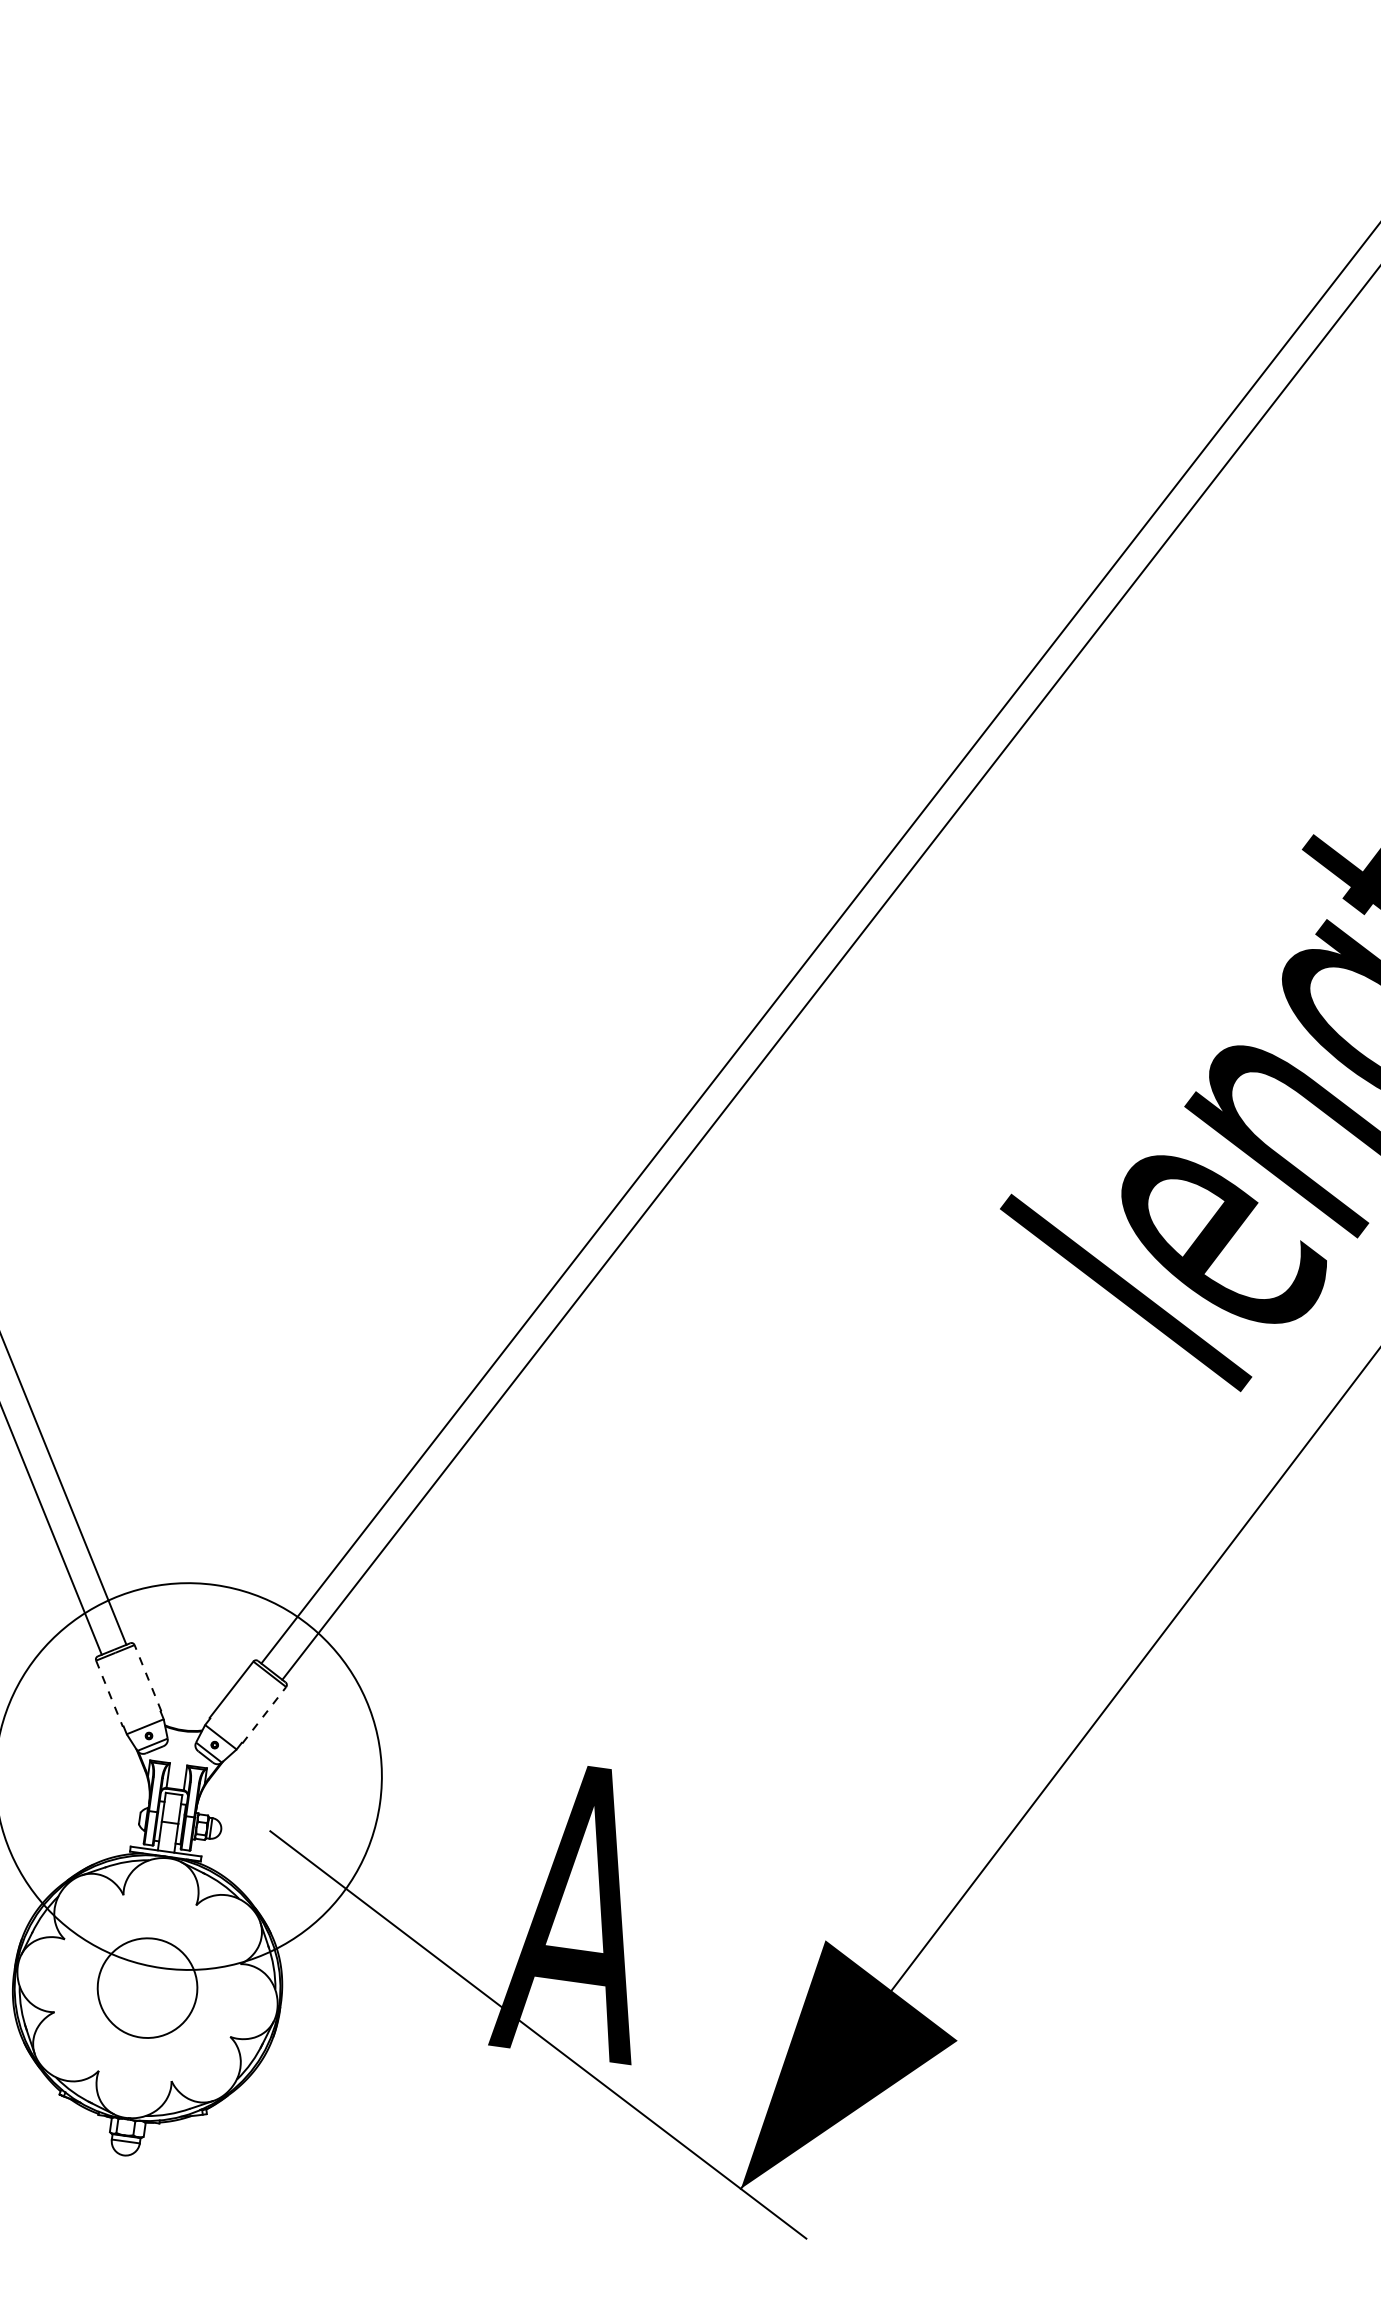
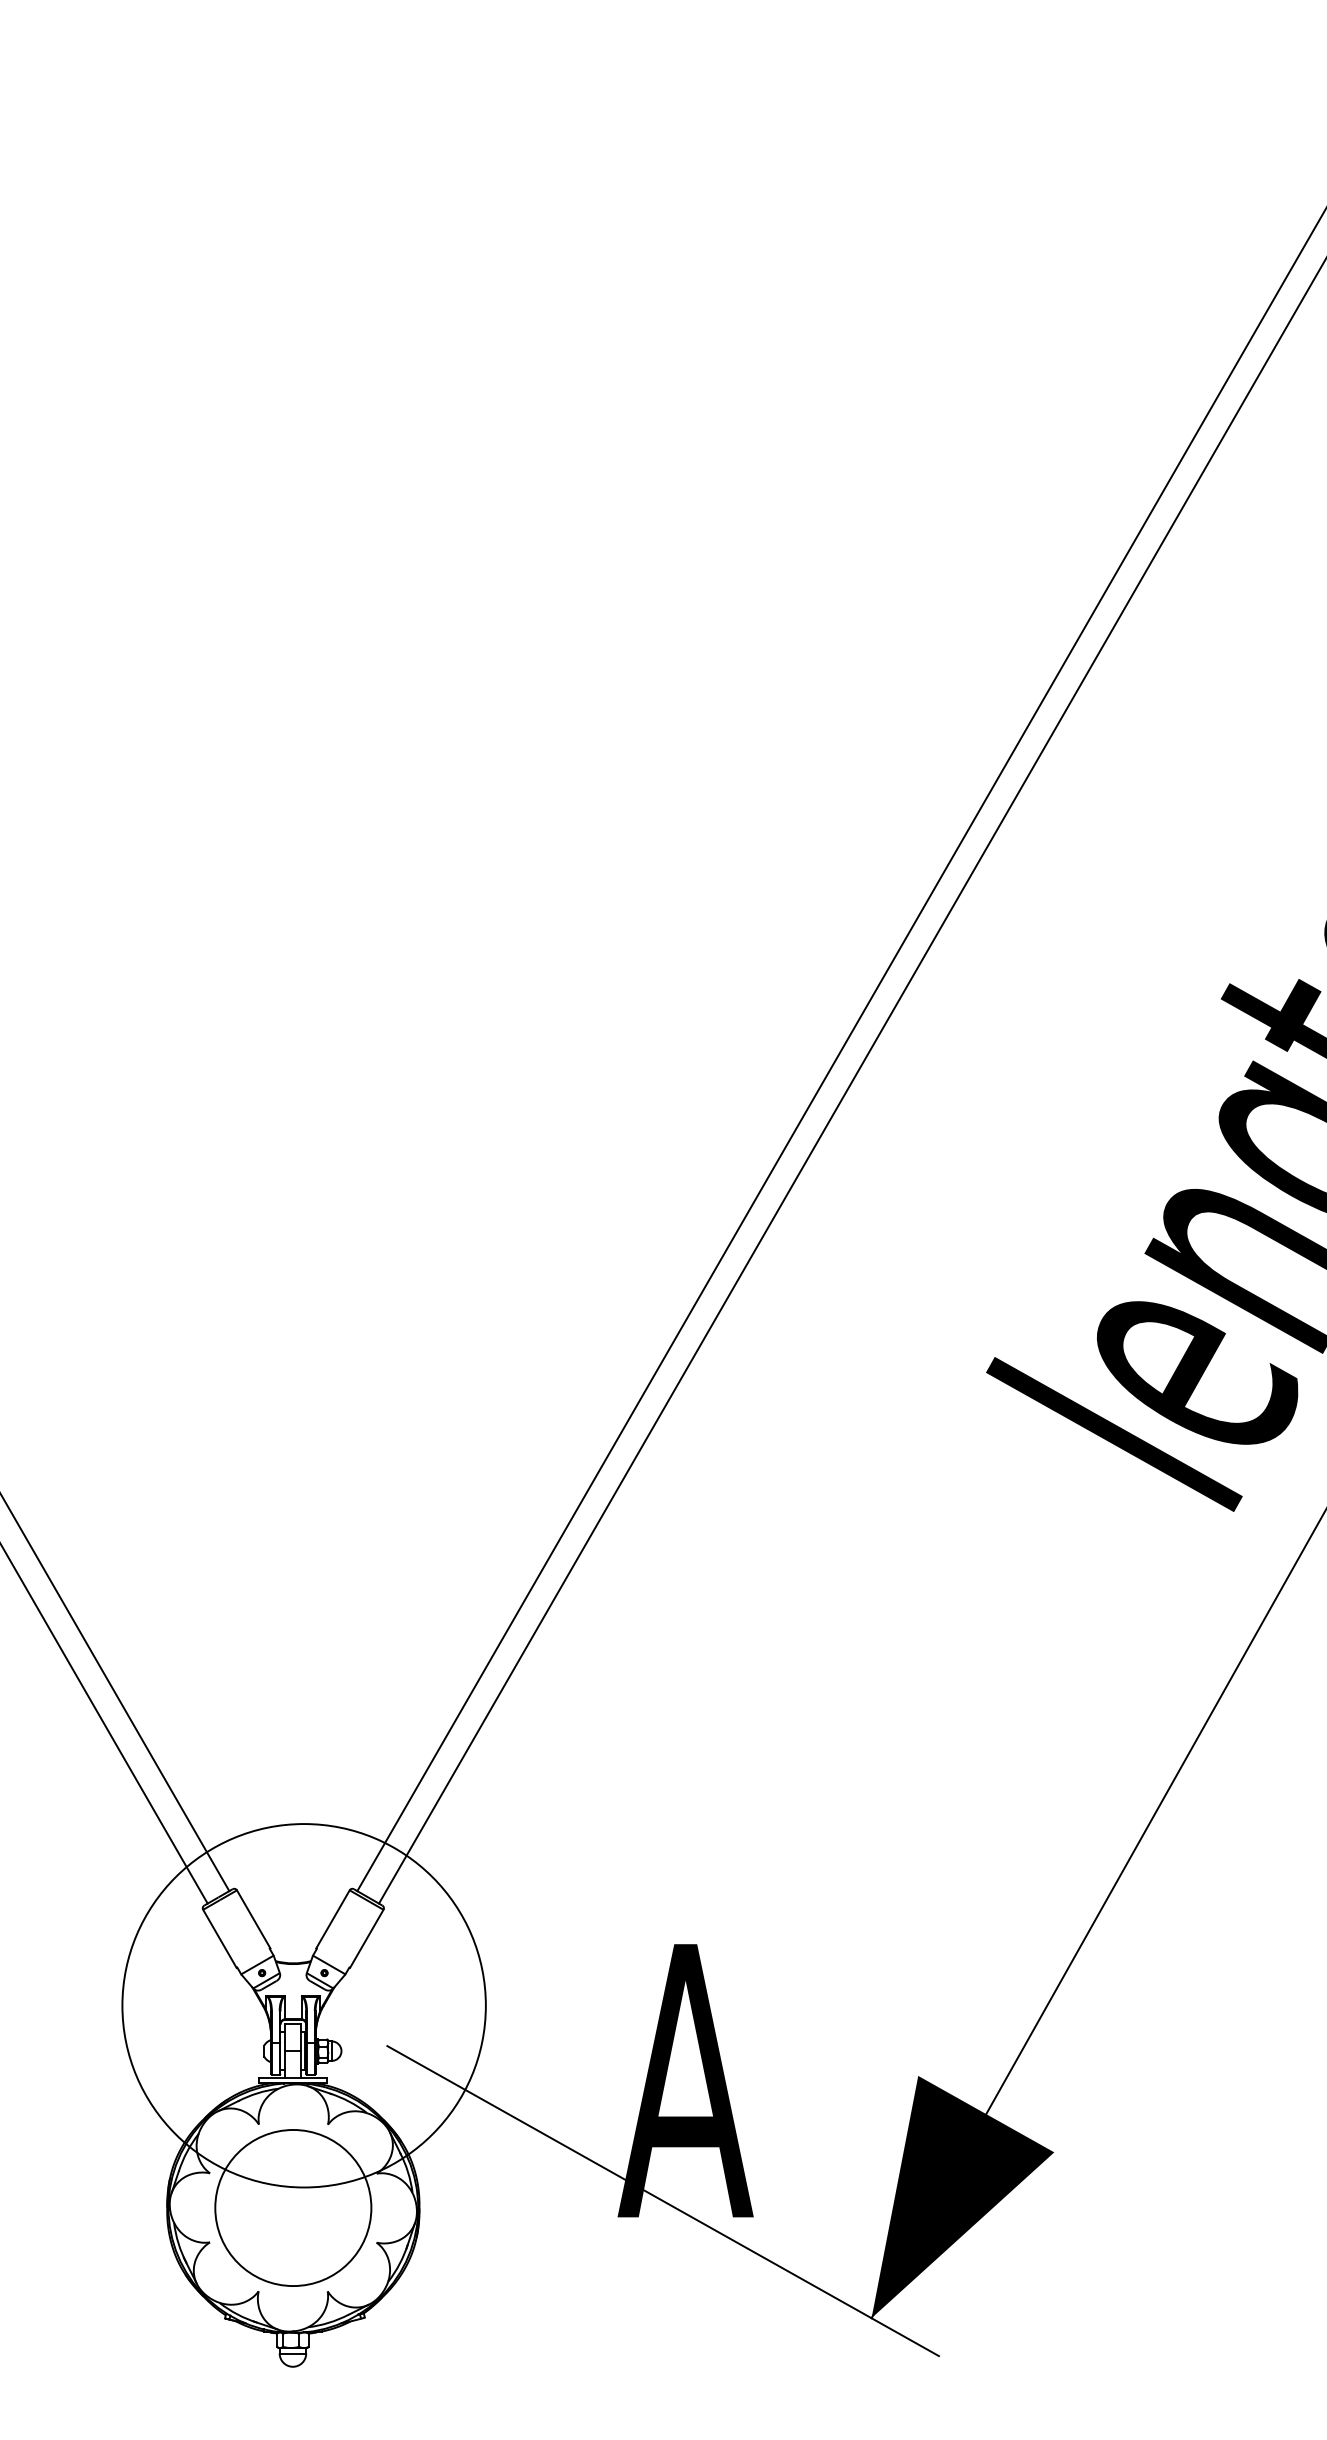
line: (147, 1678) -> (253, 1919), dashed -> solid
line: (109, 1693) -> (219, 1938), dashed -> solid
line: (264, 1714) -> (366, 1938), dashed -> solid
circle: (147, 1987) -> (293, 2207), size x1.67

